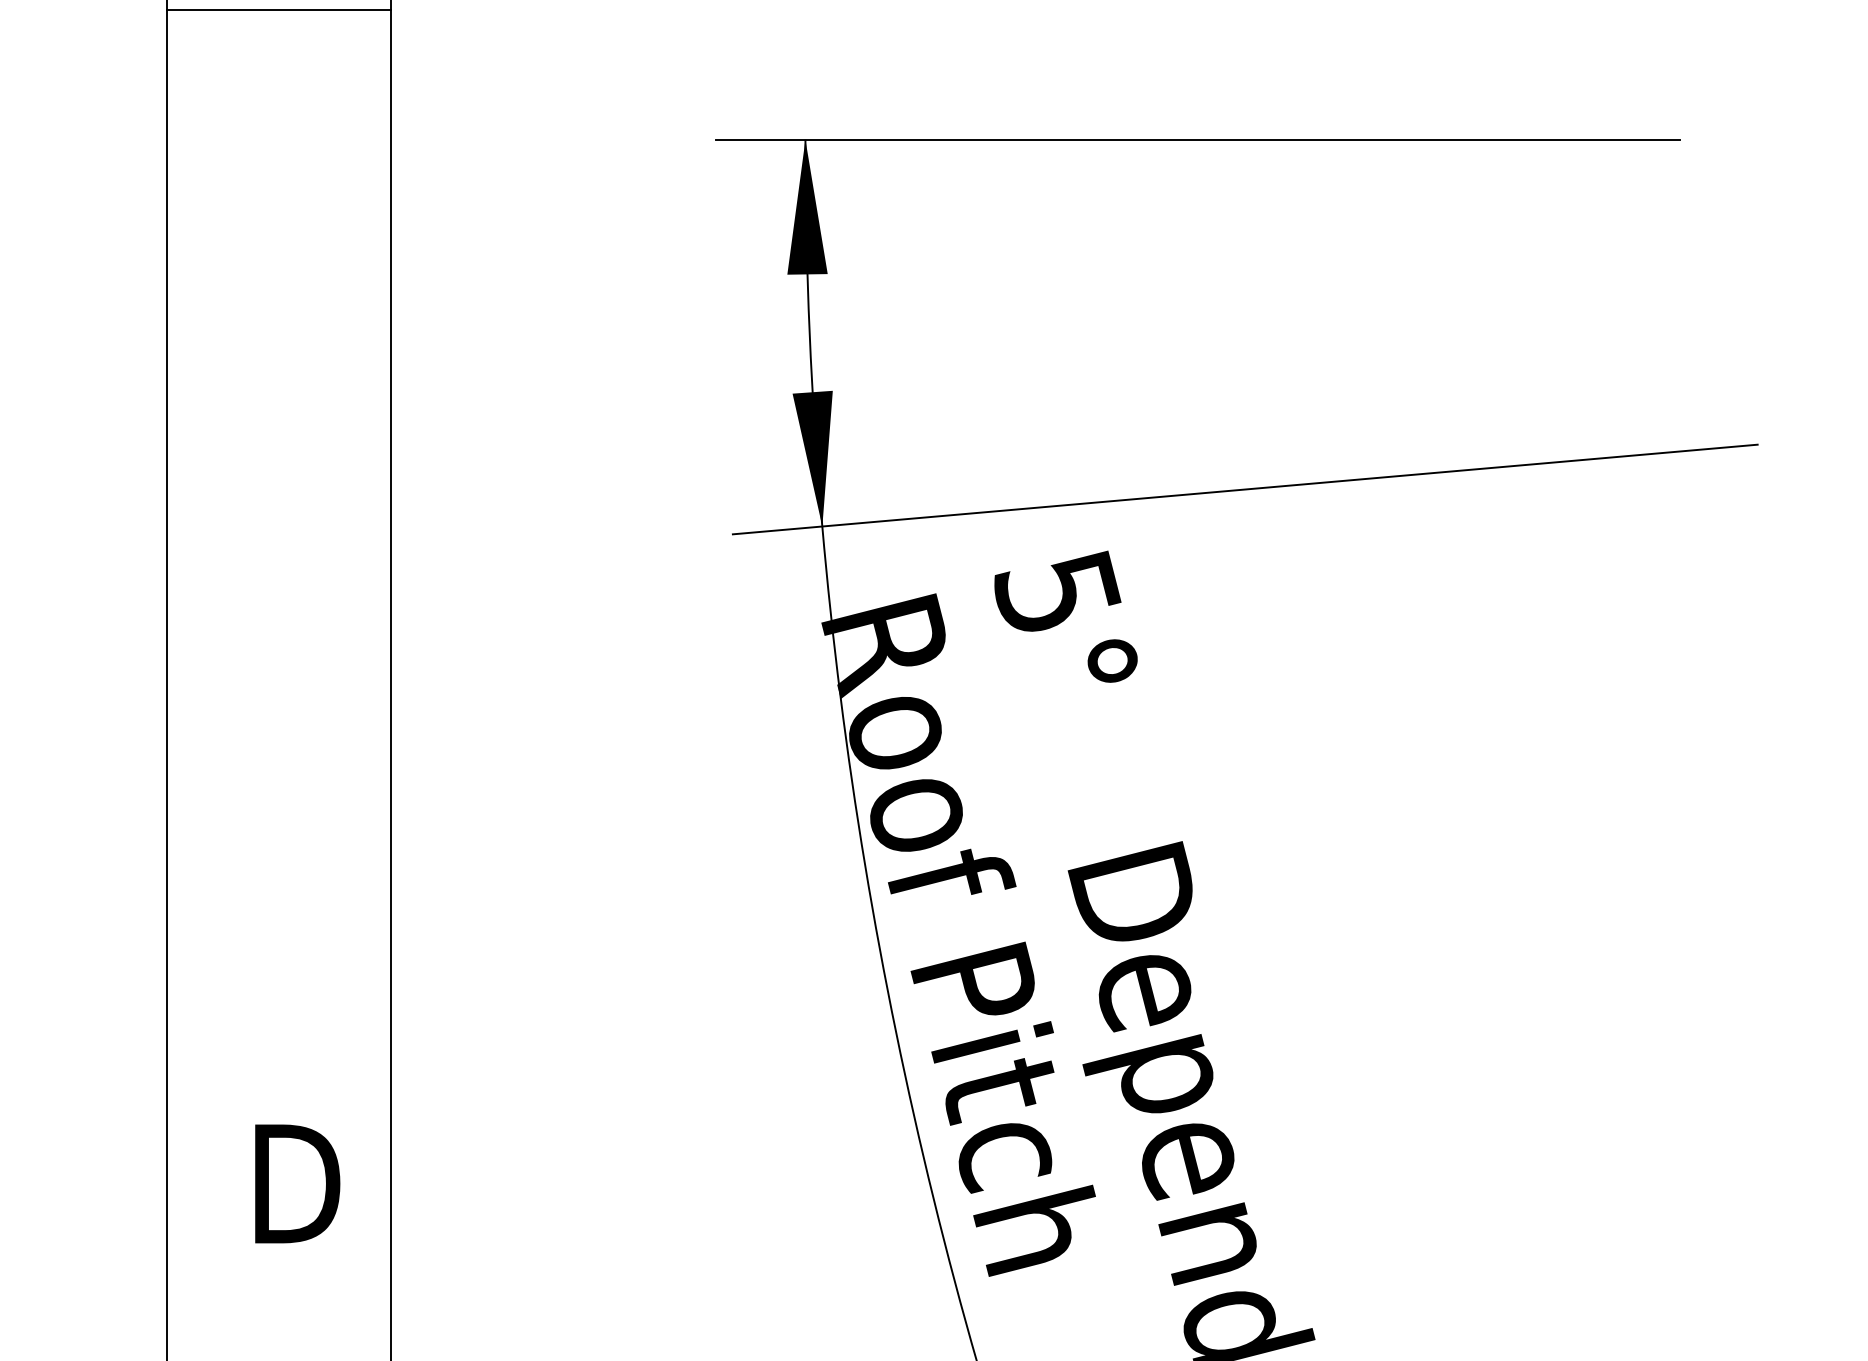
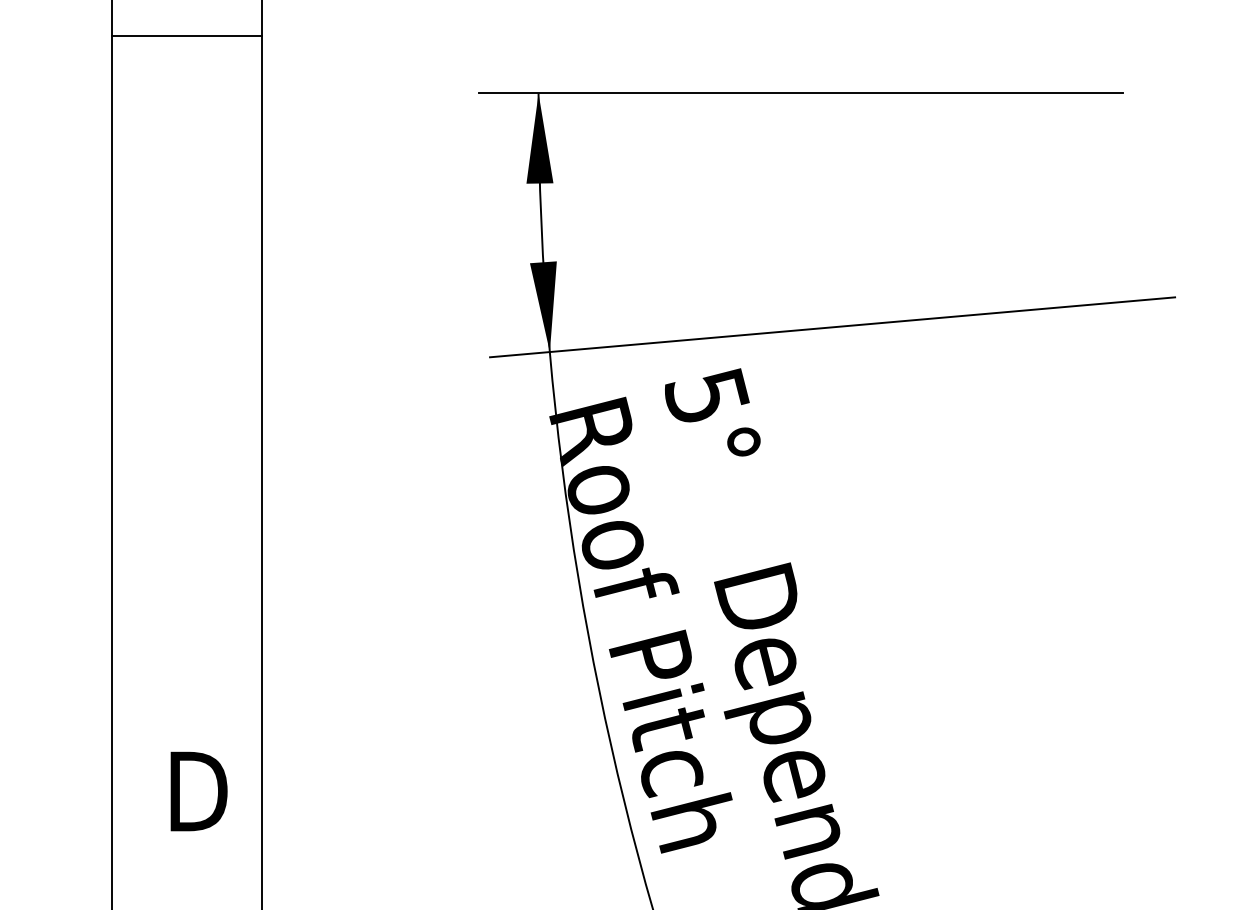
line: (278, 9) -> (186, 35), moved

